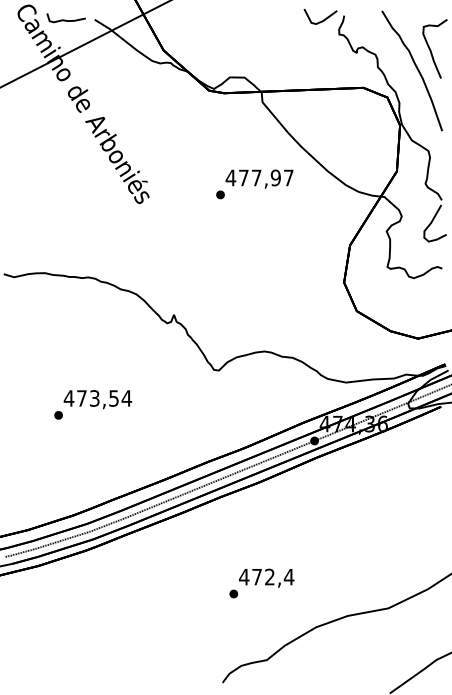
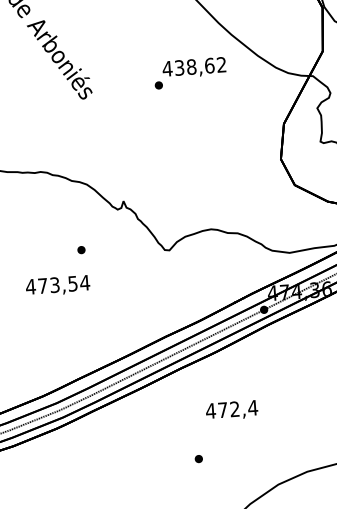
text: (266, 177) -> (200, 65), 477,97 -> 438,62
part: (58, 415) -> (81, 250), moved
text: (266, 577) -> (231, 409), moved

